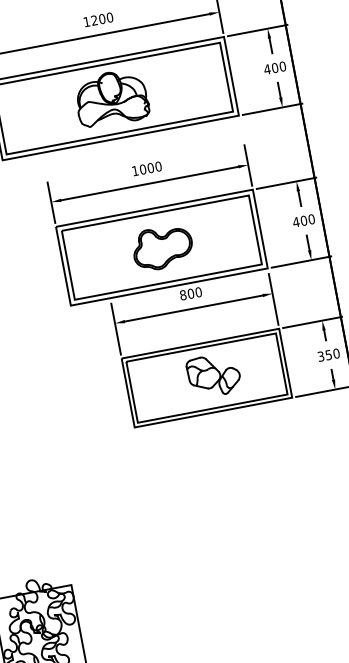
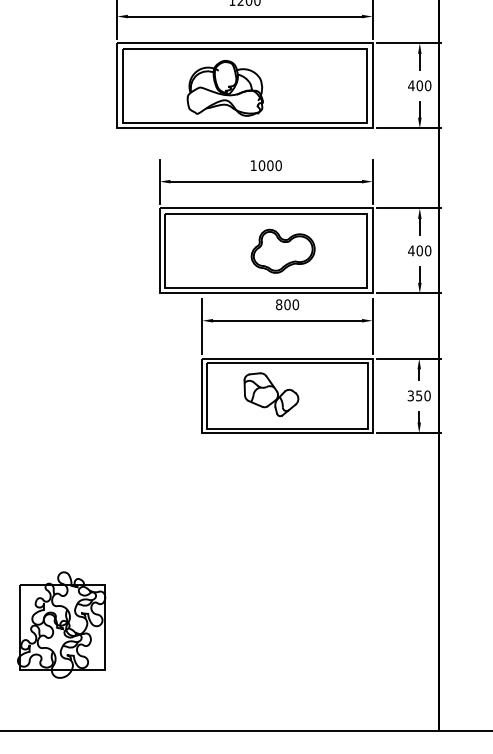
part: (111, 98) -> (224, 88), moved
part: (162, 247) -> (282, 250), moved
part: (214, 375) -> (271, 394), moved

